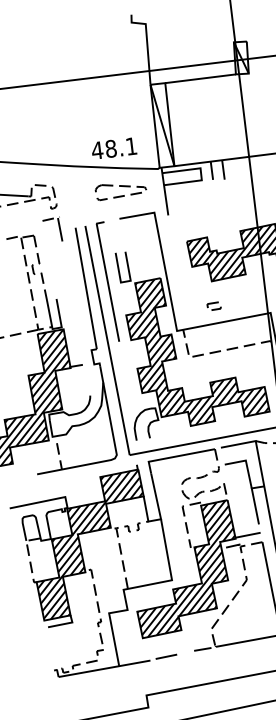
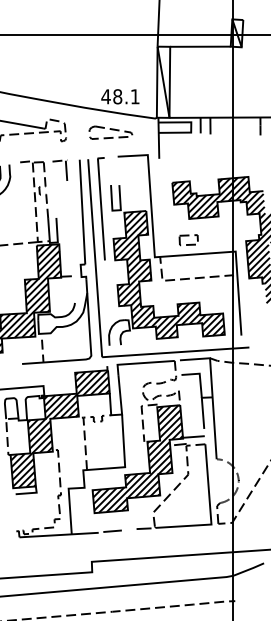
part: (120, 190) -> (110, 132), moved
part: (52, 229) -> (60, 169), moved
part: (213, 306) -> (188, 240), size x1.67

